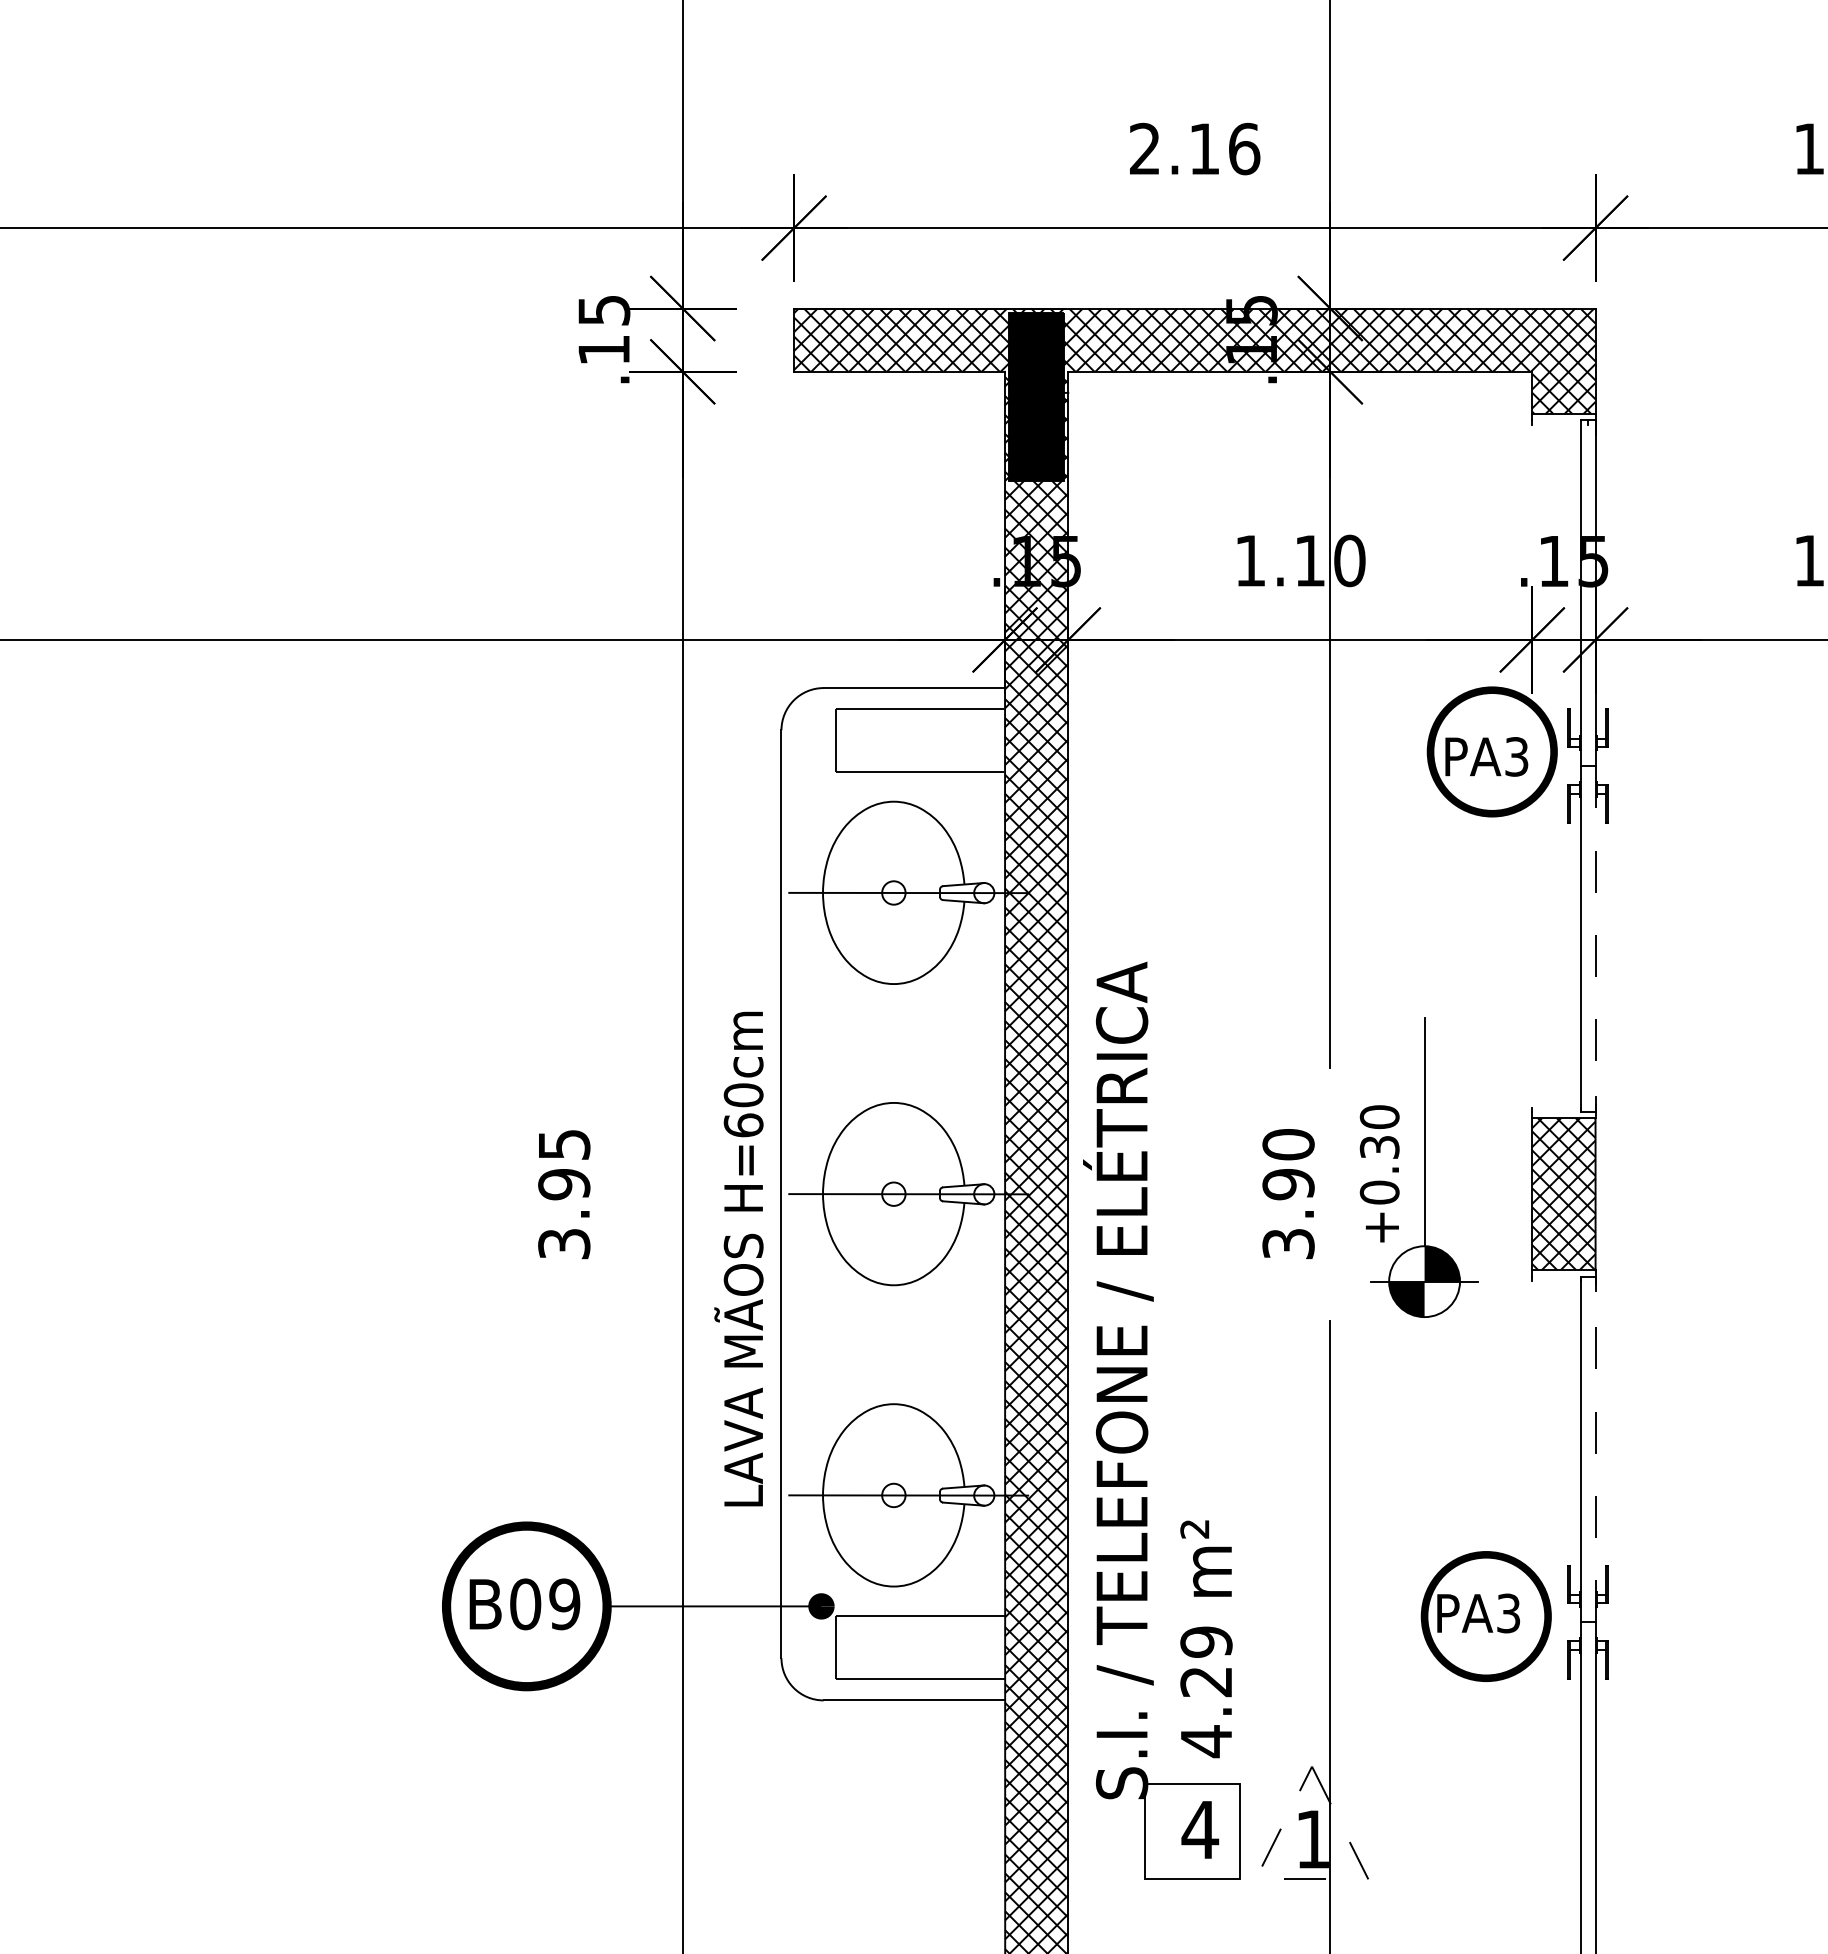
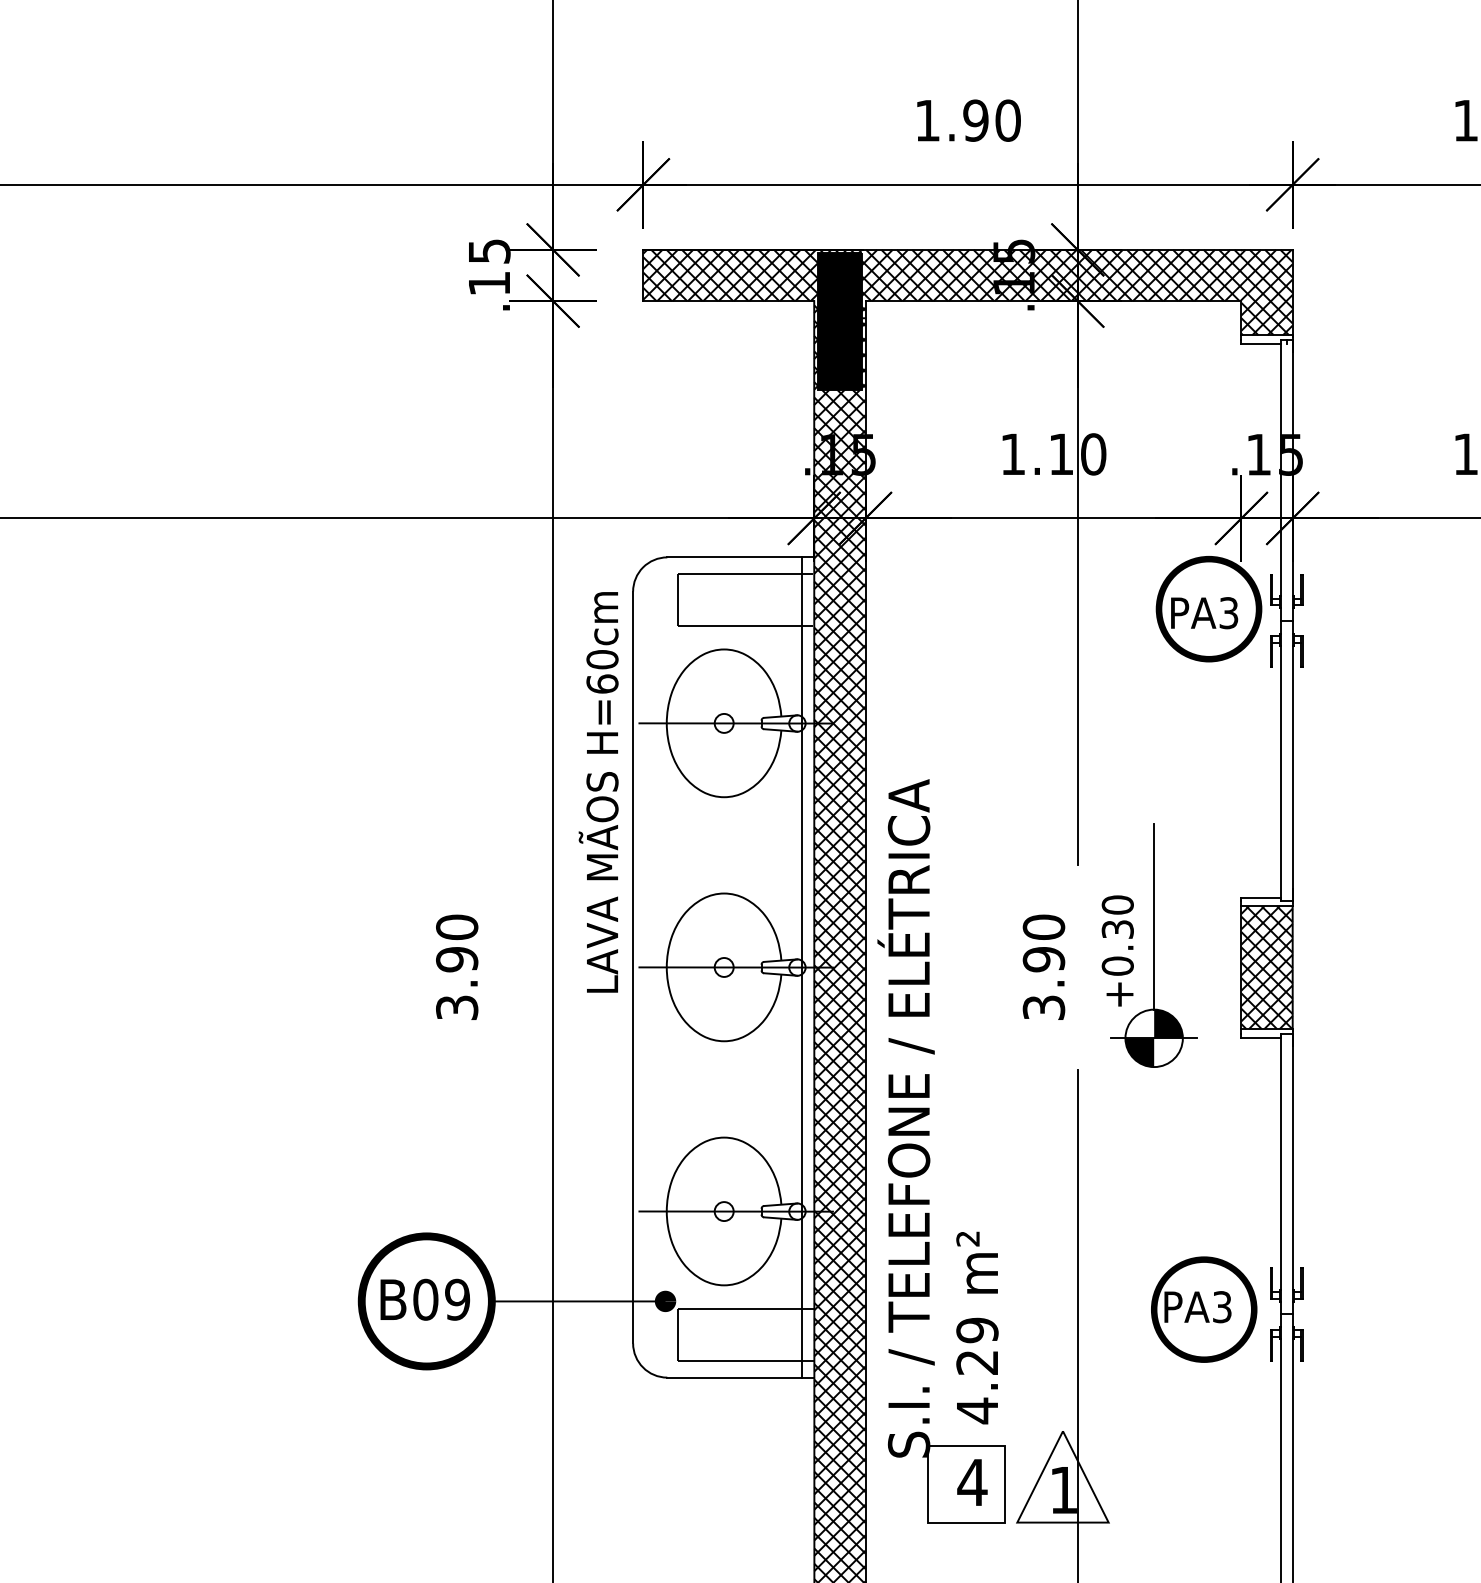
text: (1195, 148) -> (968, 120), 2.16 -> 1.90
line: (1556, 424) -> (1261, 343), added
line: (1595, 939) -> (1292, 761), dashed -> solid
line: (1556, 1107) -> (1261, 897), added
text: (564, 1144) -> (457, 927), 3.95 -> 3.90
line: (990, 1194) -> (802, 967), added
text: (738, 1258) -> (598, 791), moved
line: (1556, 1280) -> (1261, 1037), added
line: (1595, 1449) -> (1292, 1174), dashed -> solid
line: (1311, 1879) -> (1062, 1522), dashed -> solid

